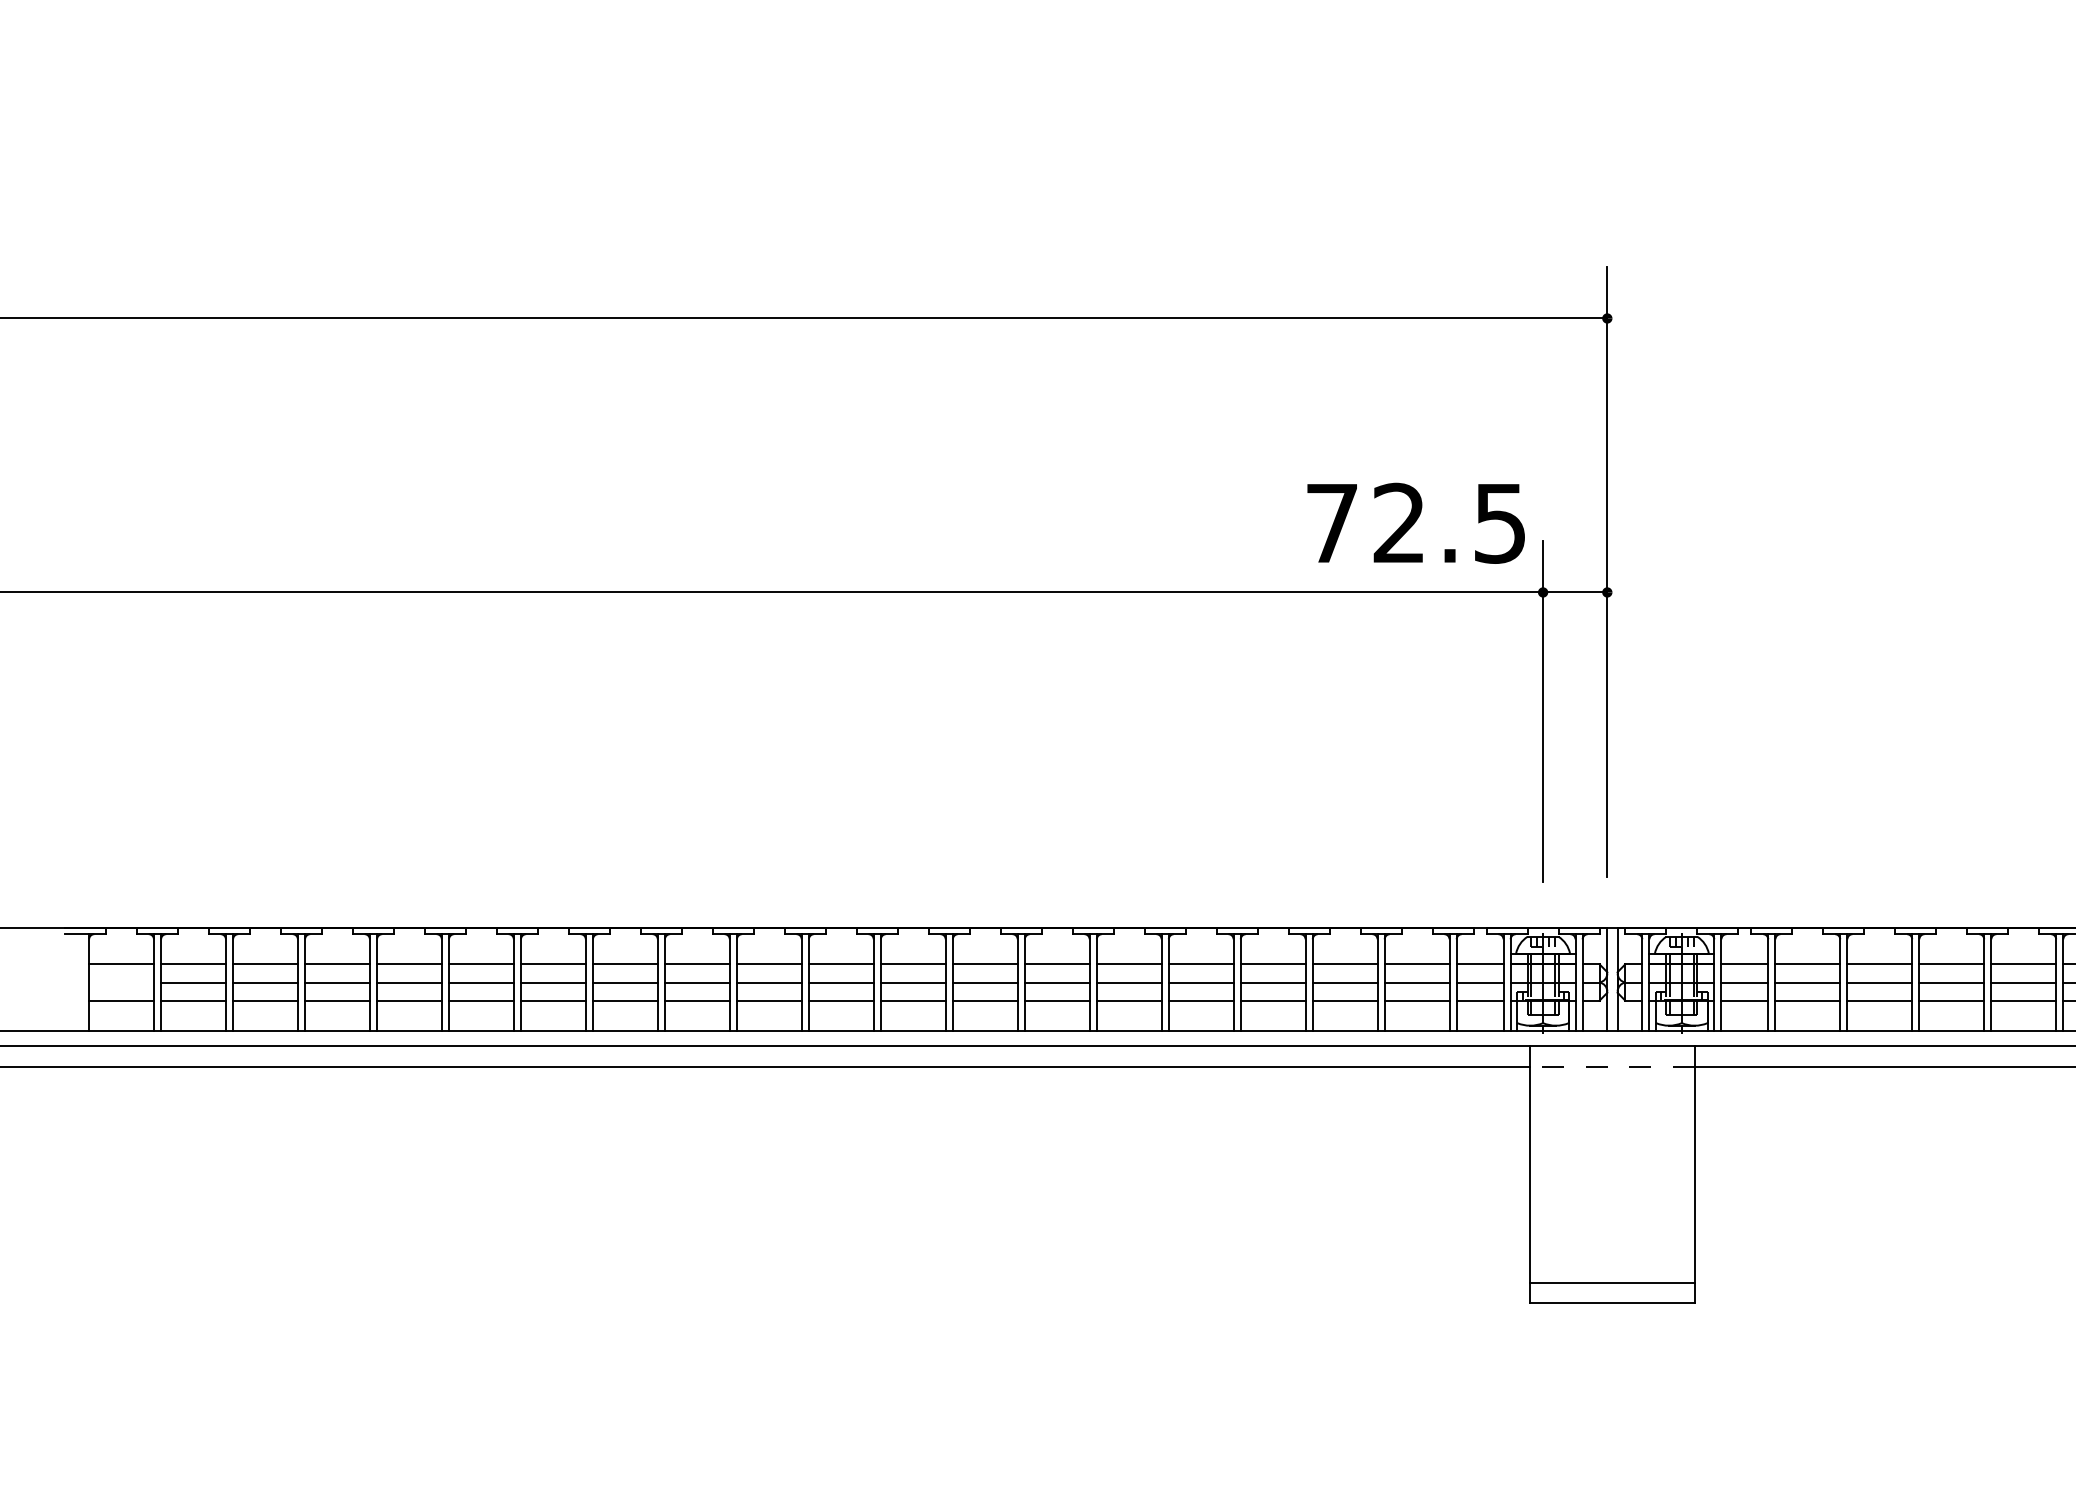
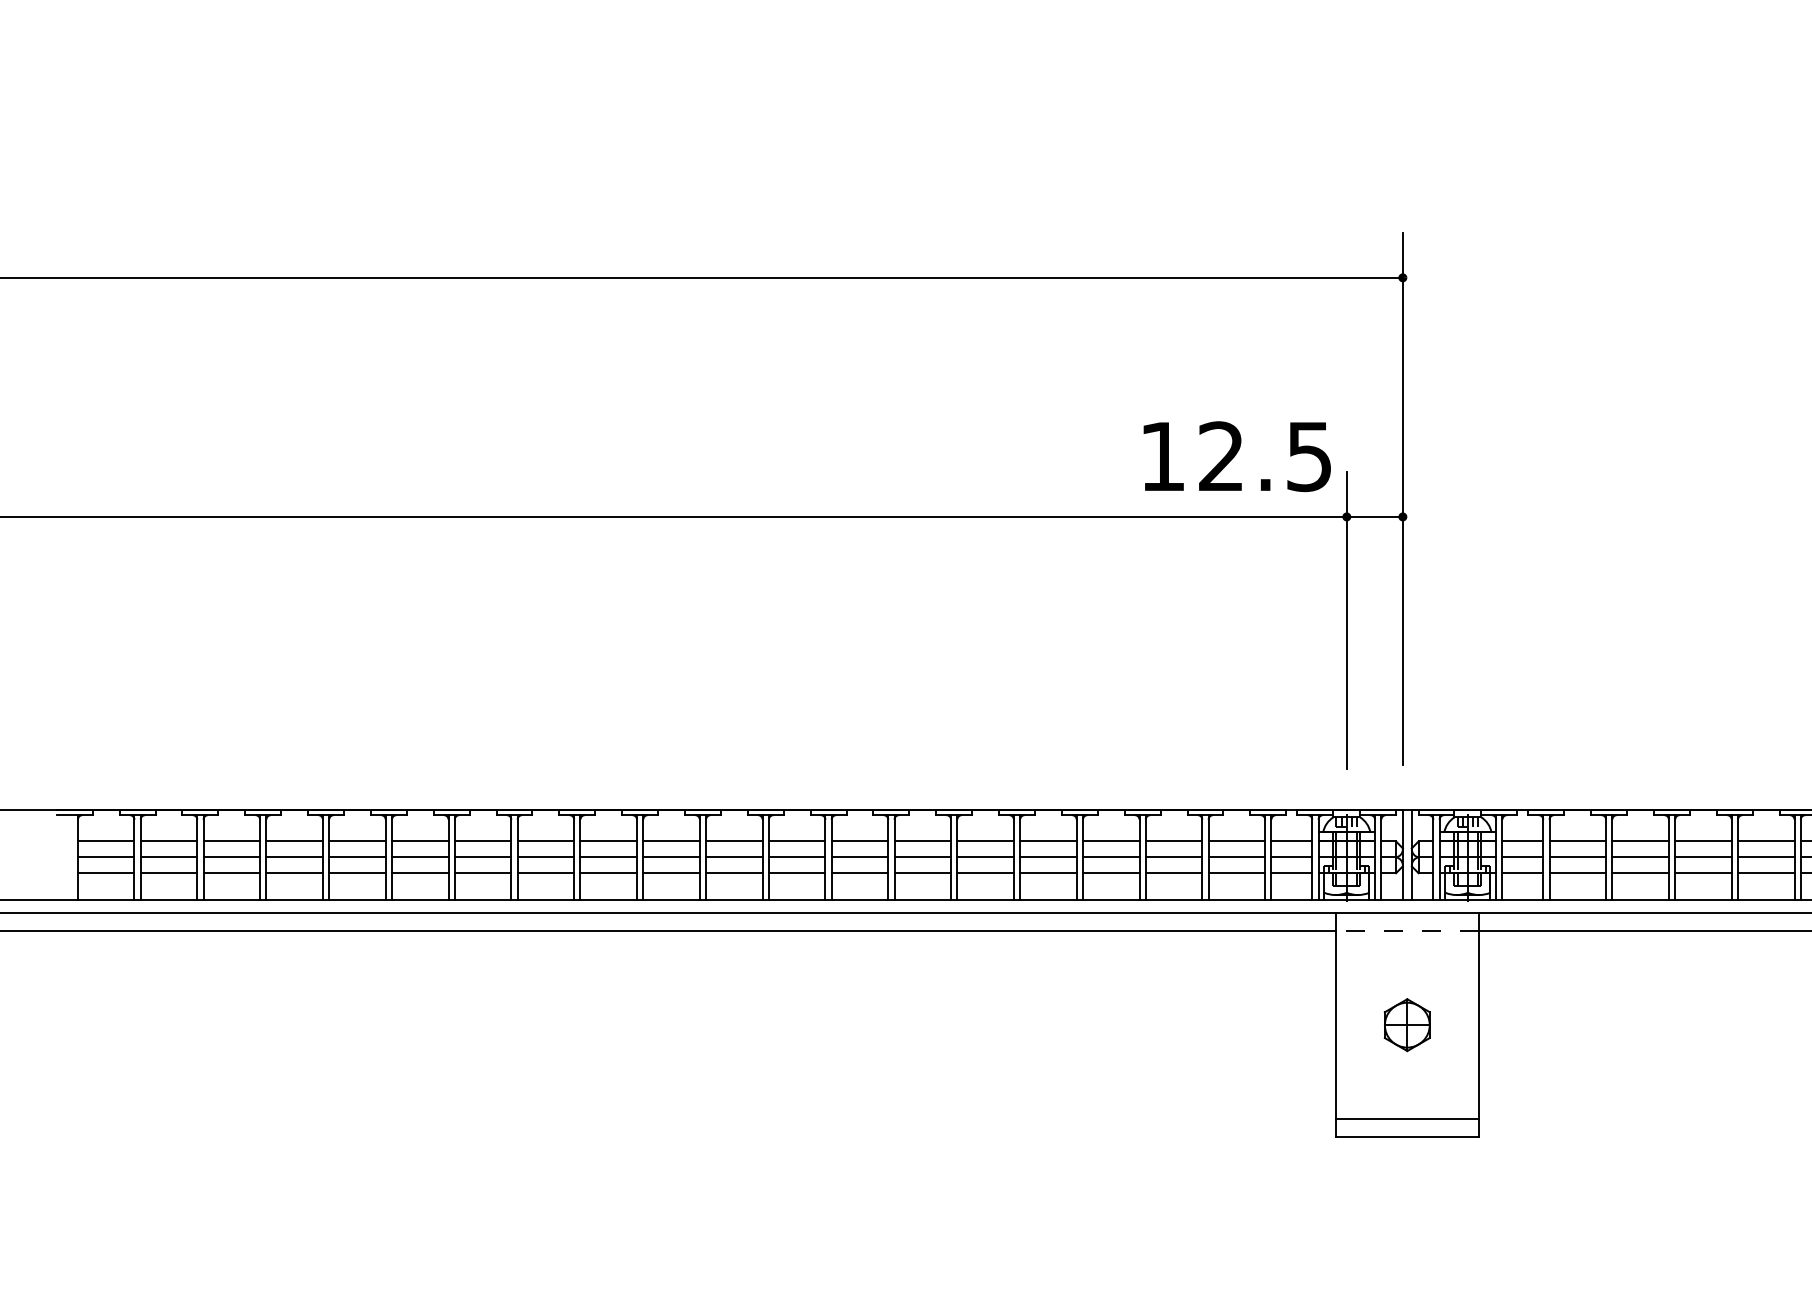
text: (1331, 523) -> (1162, 456), 72.5 -> 12.5
line: (121, 982) -> (106, 857), added
part: (1612, 1174) -> (1407, 1024), added

